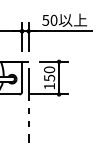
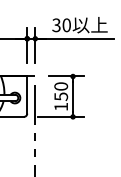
text: (45, 19) -> (56, 24), 50 -> 30

